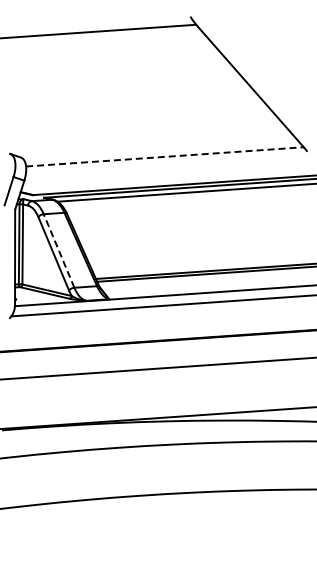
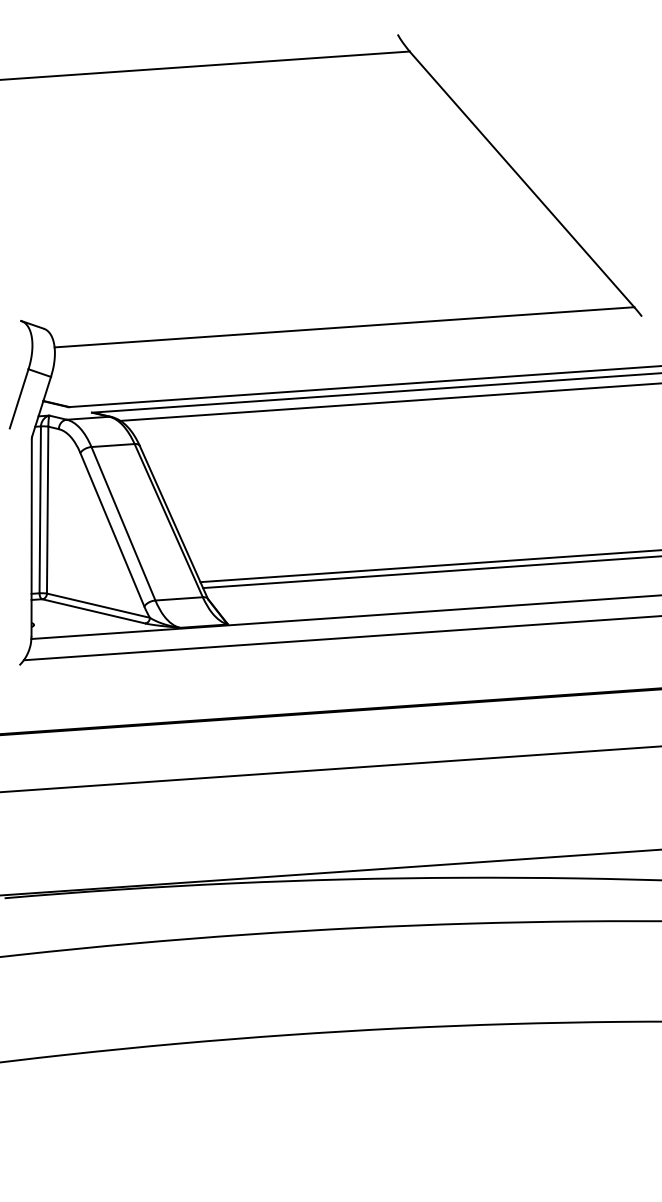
line: (165, 156) -> (345, 326), dashed -> solid
line: (59, 251) -> (124, 524), dashed -> solid

